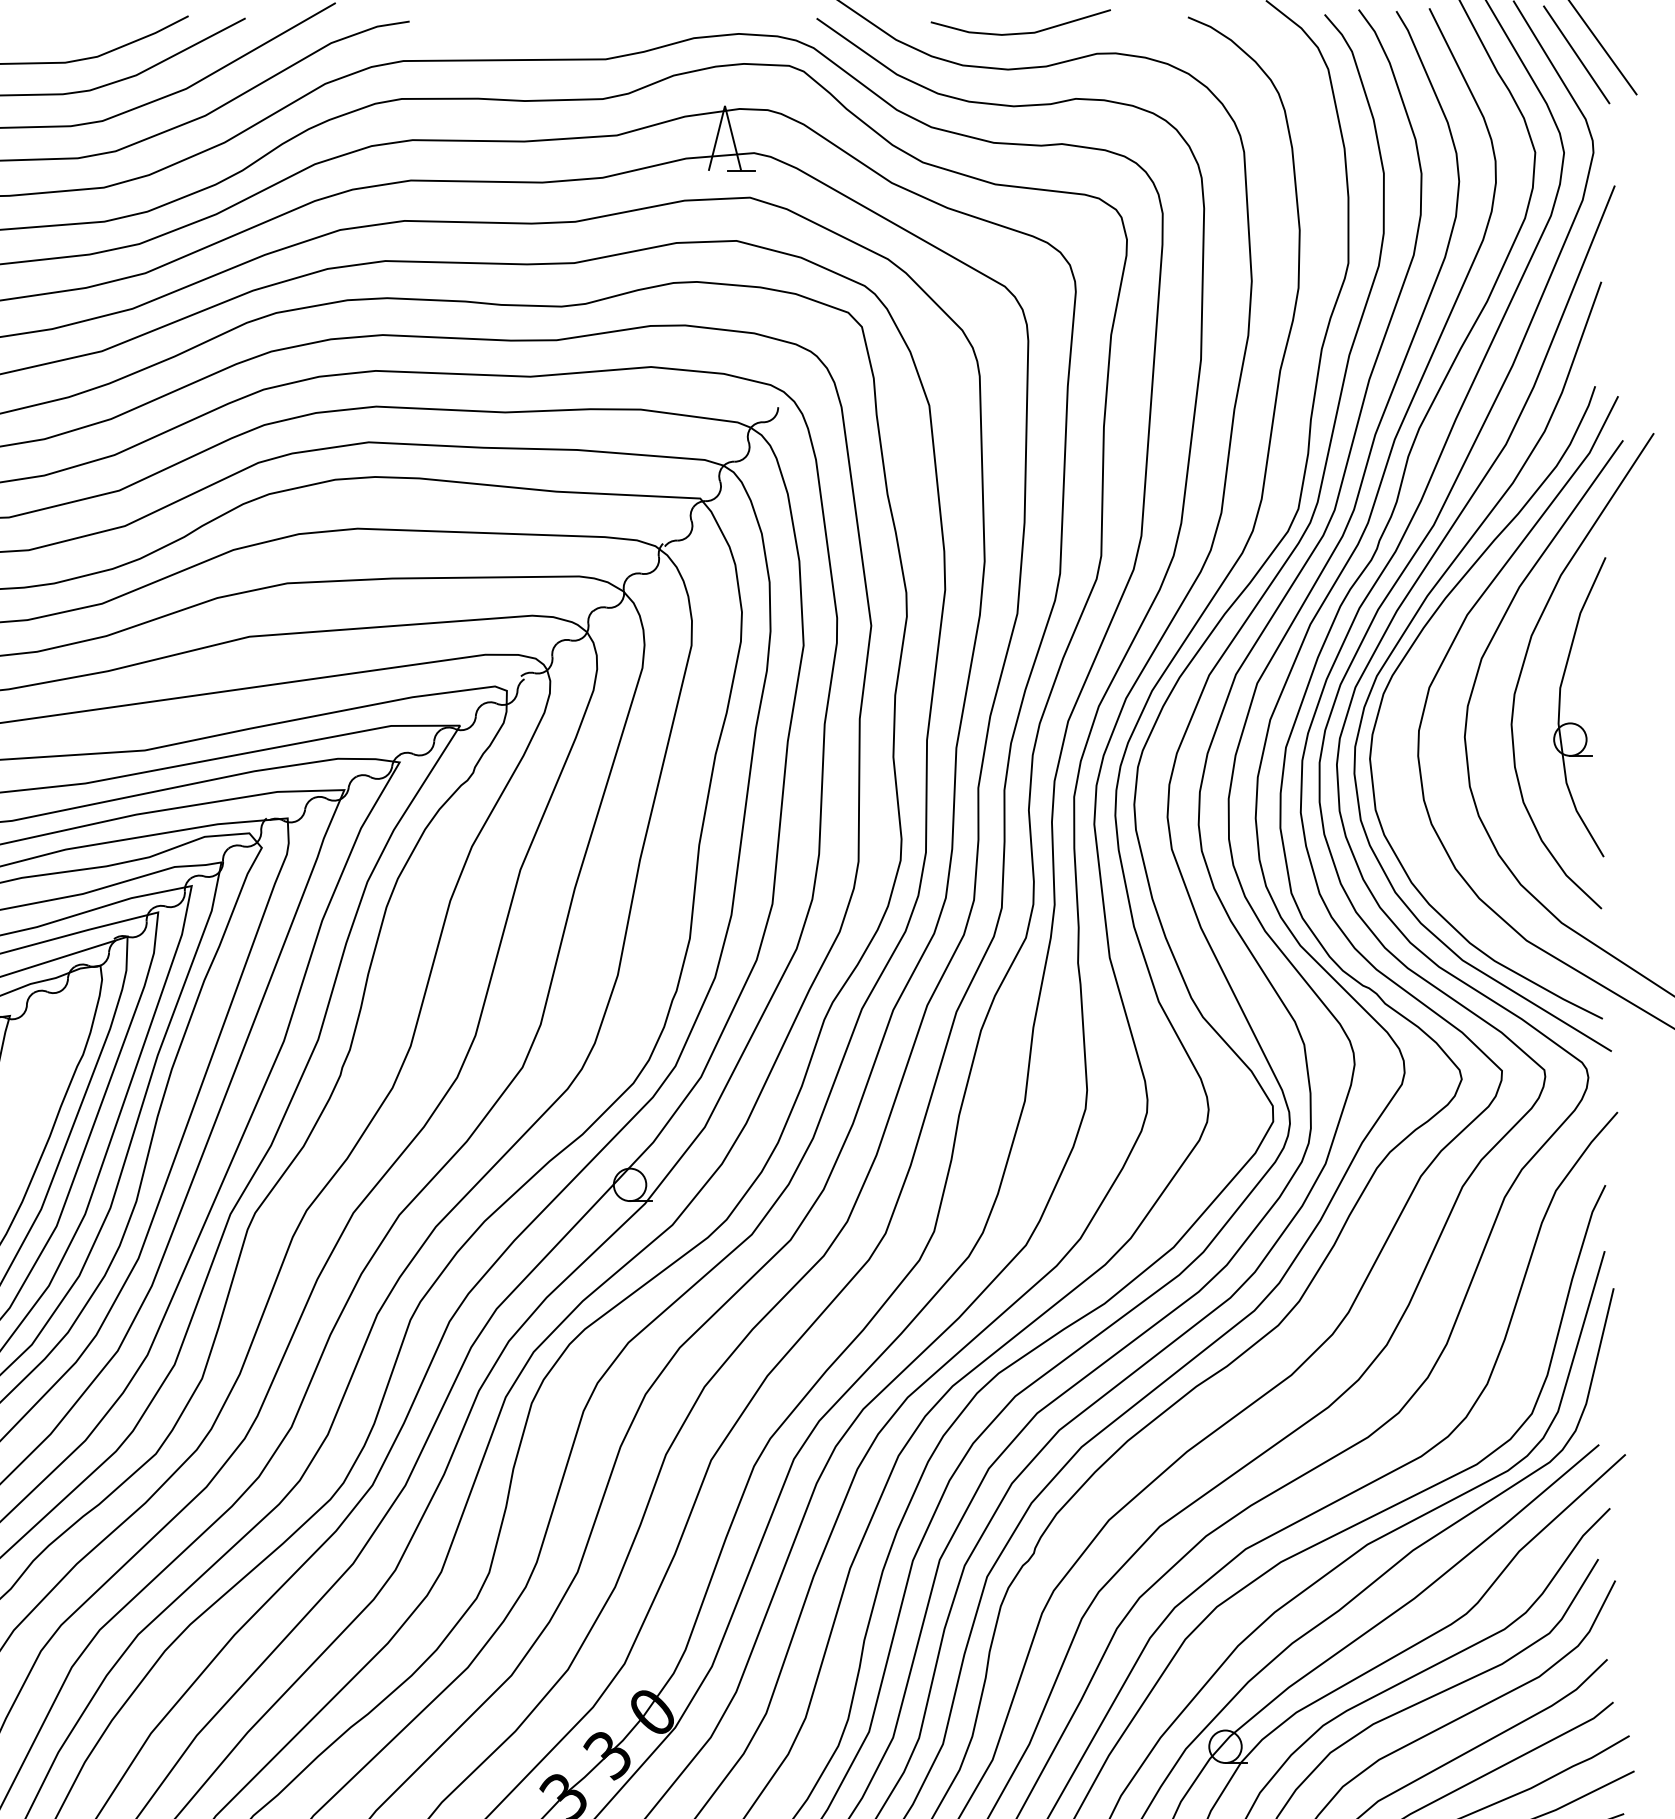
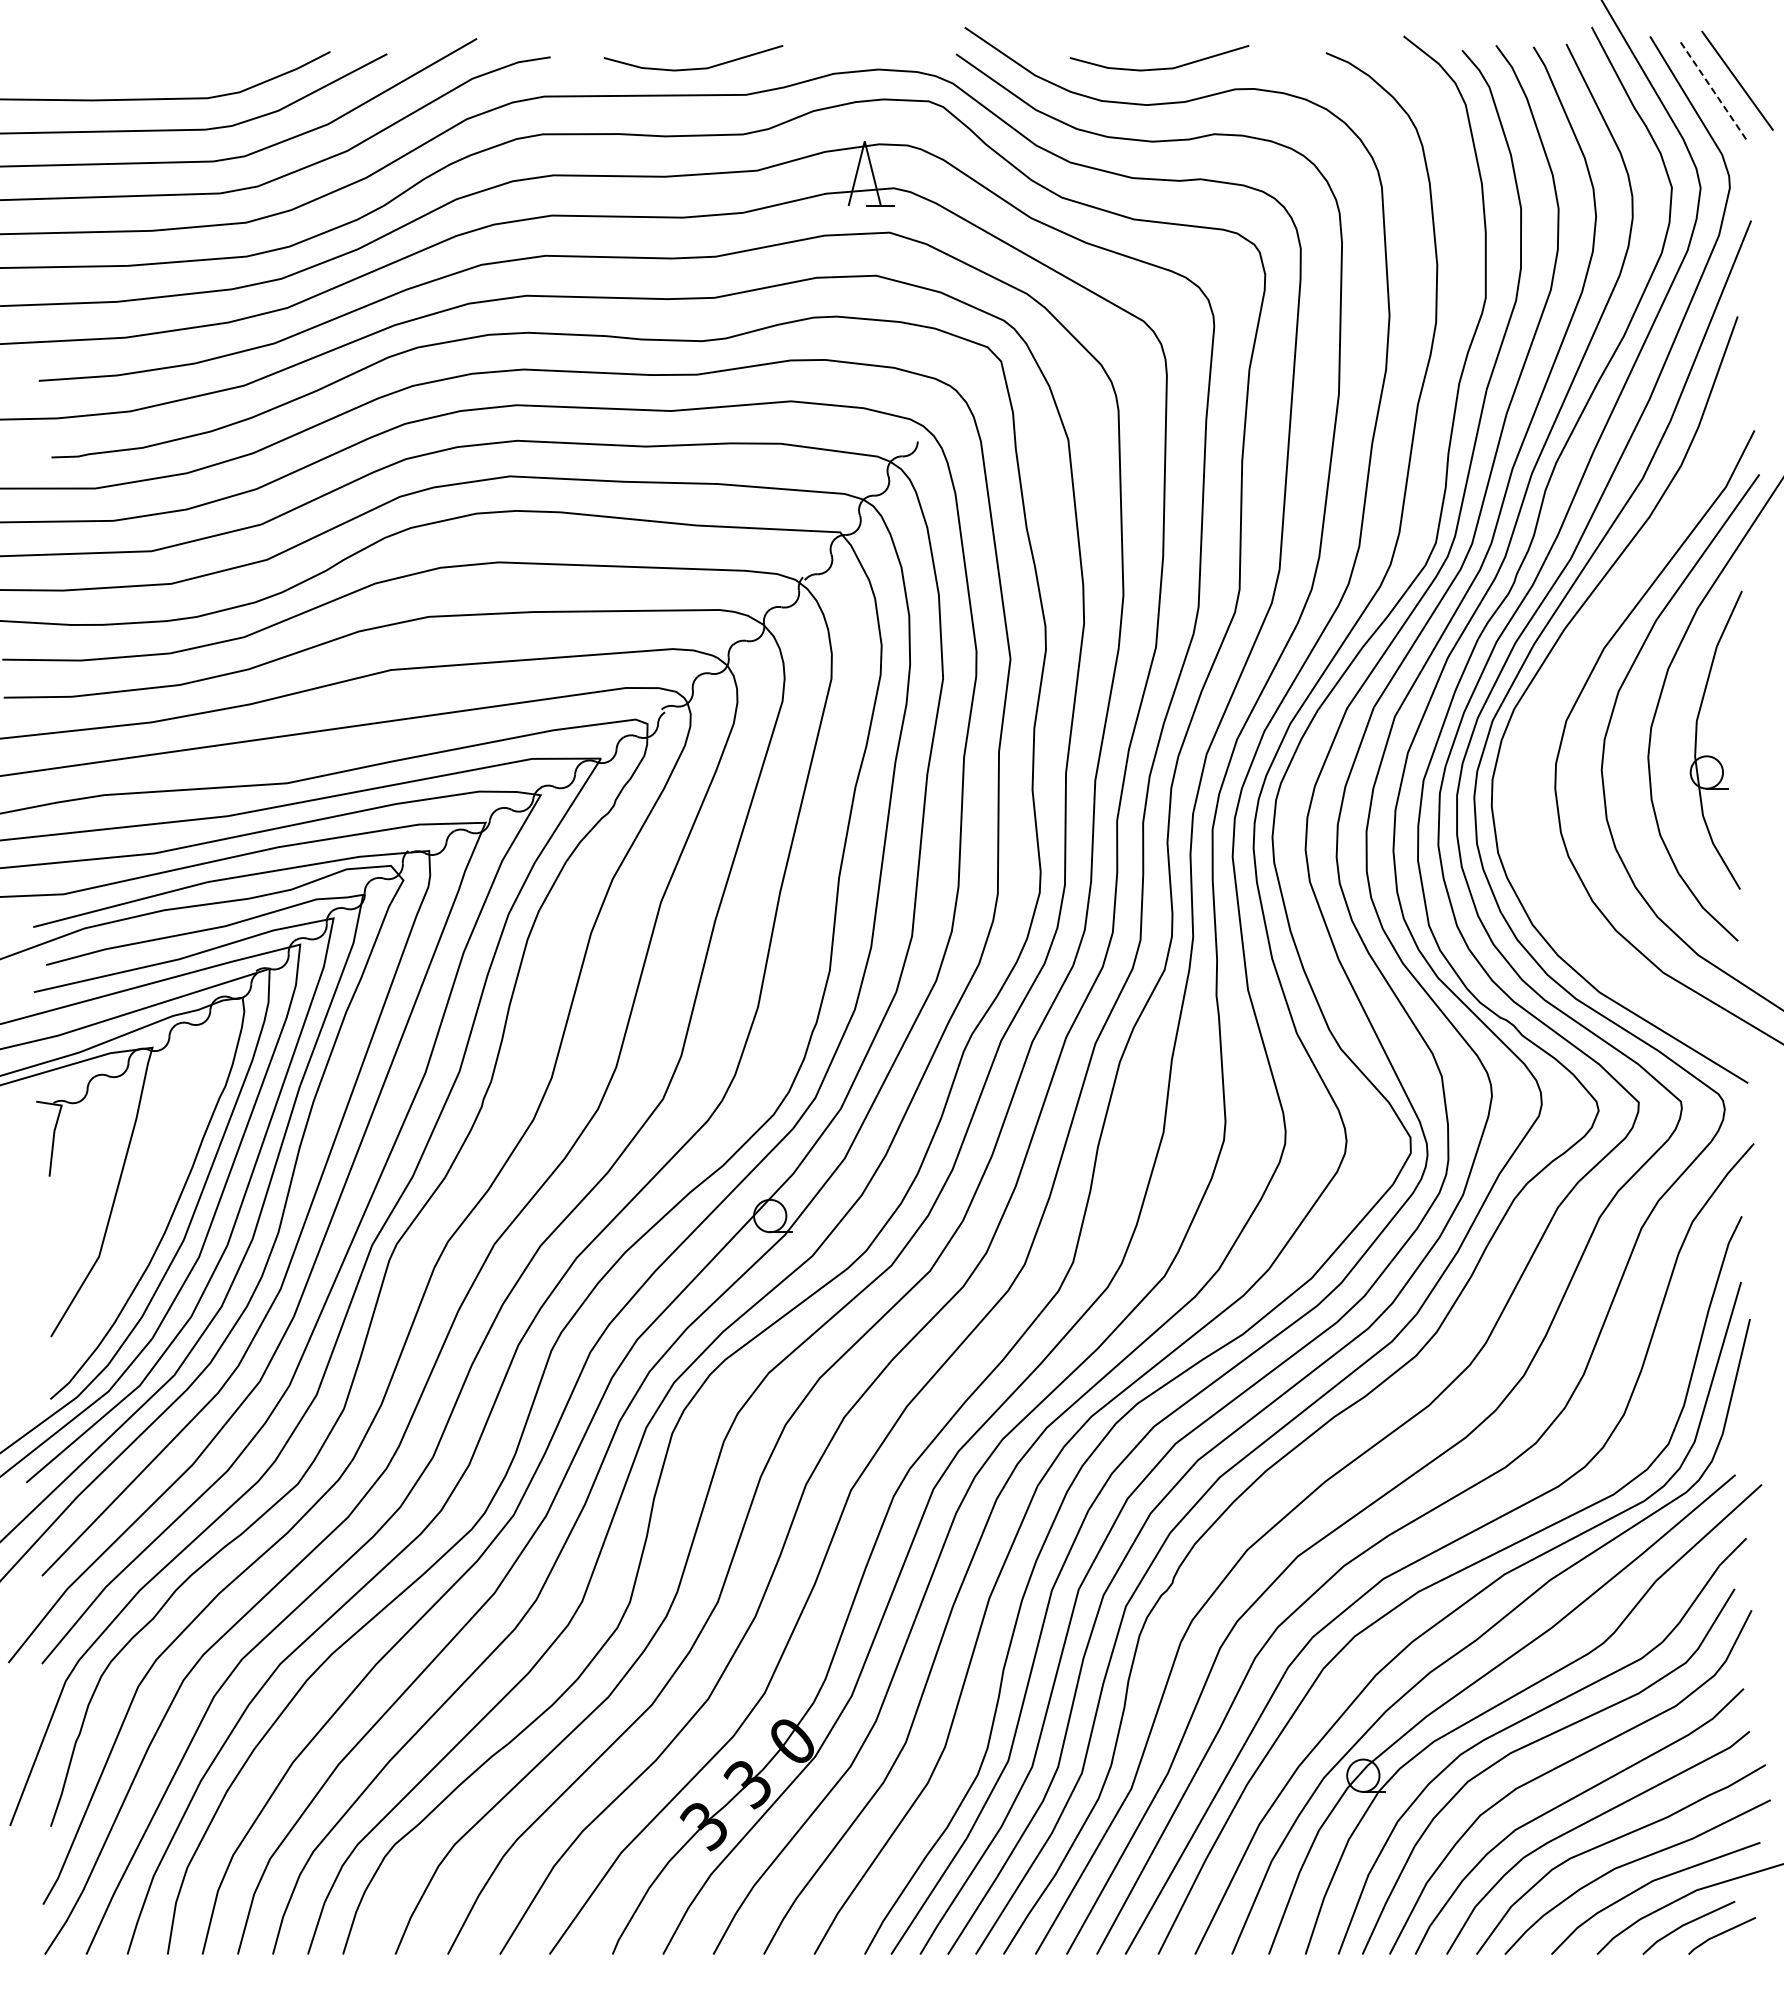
line: (553, 32) -> (693, 68), added
line: (1576, 54) -> (1712, 90), solid -> dashed
curve: (1410, 650) -> (1547, 683), removed

